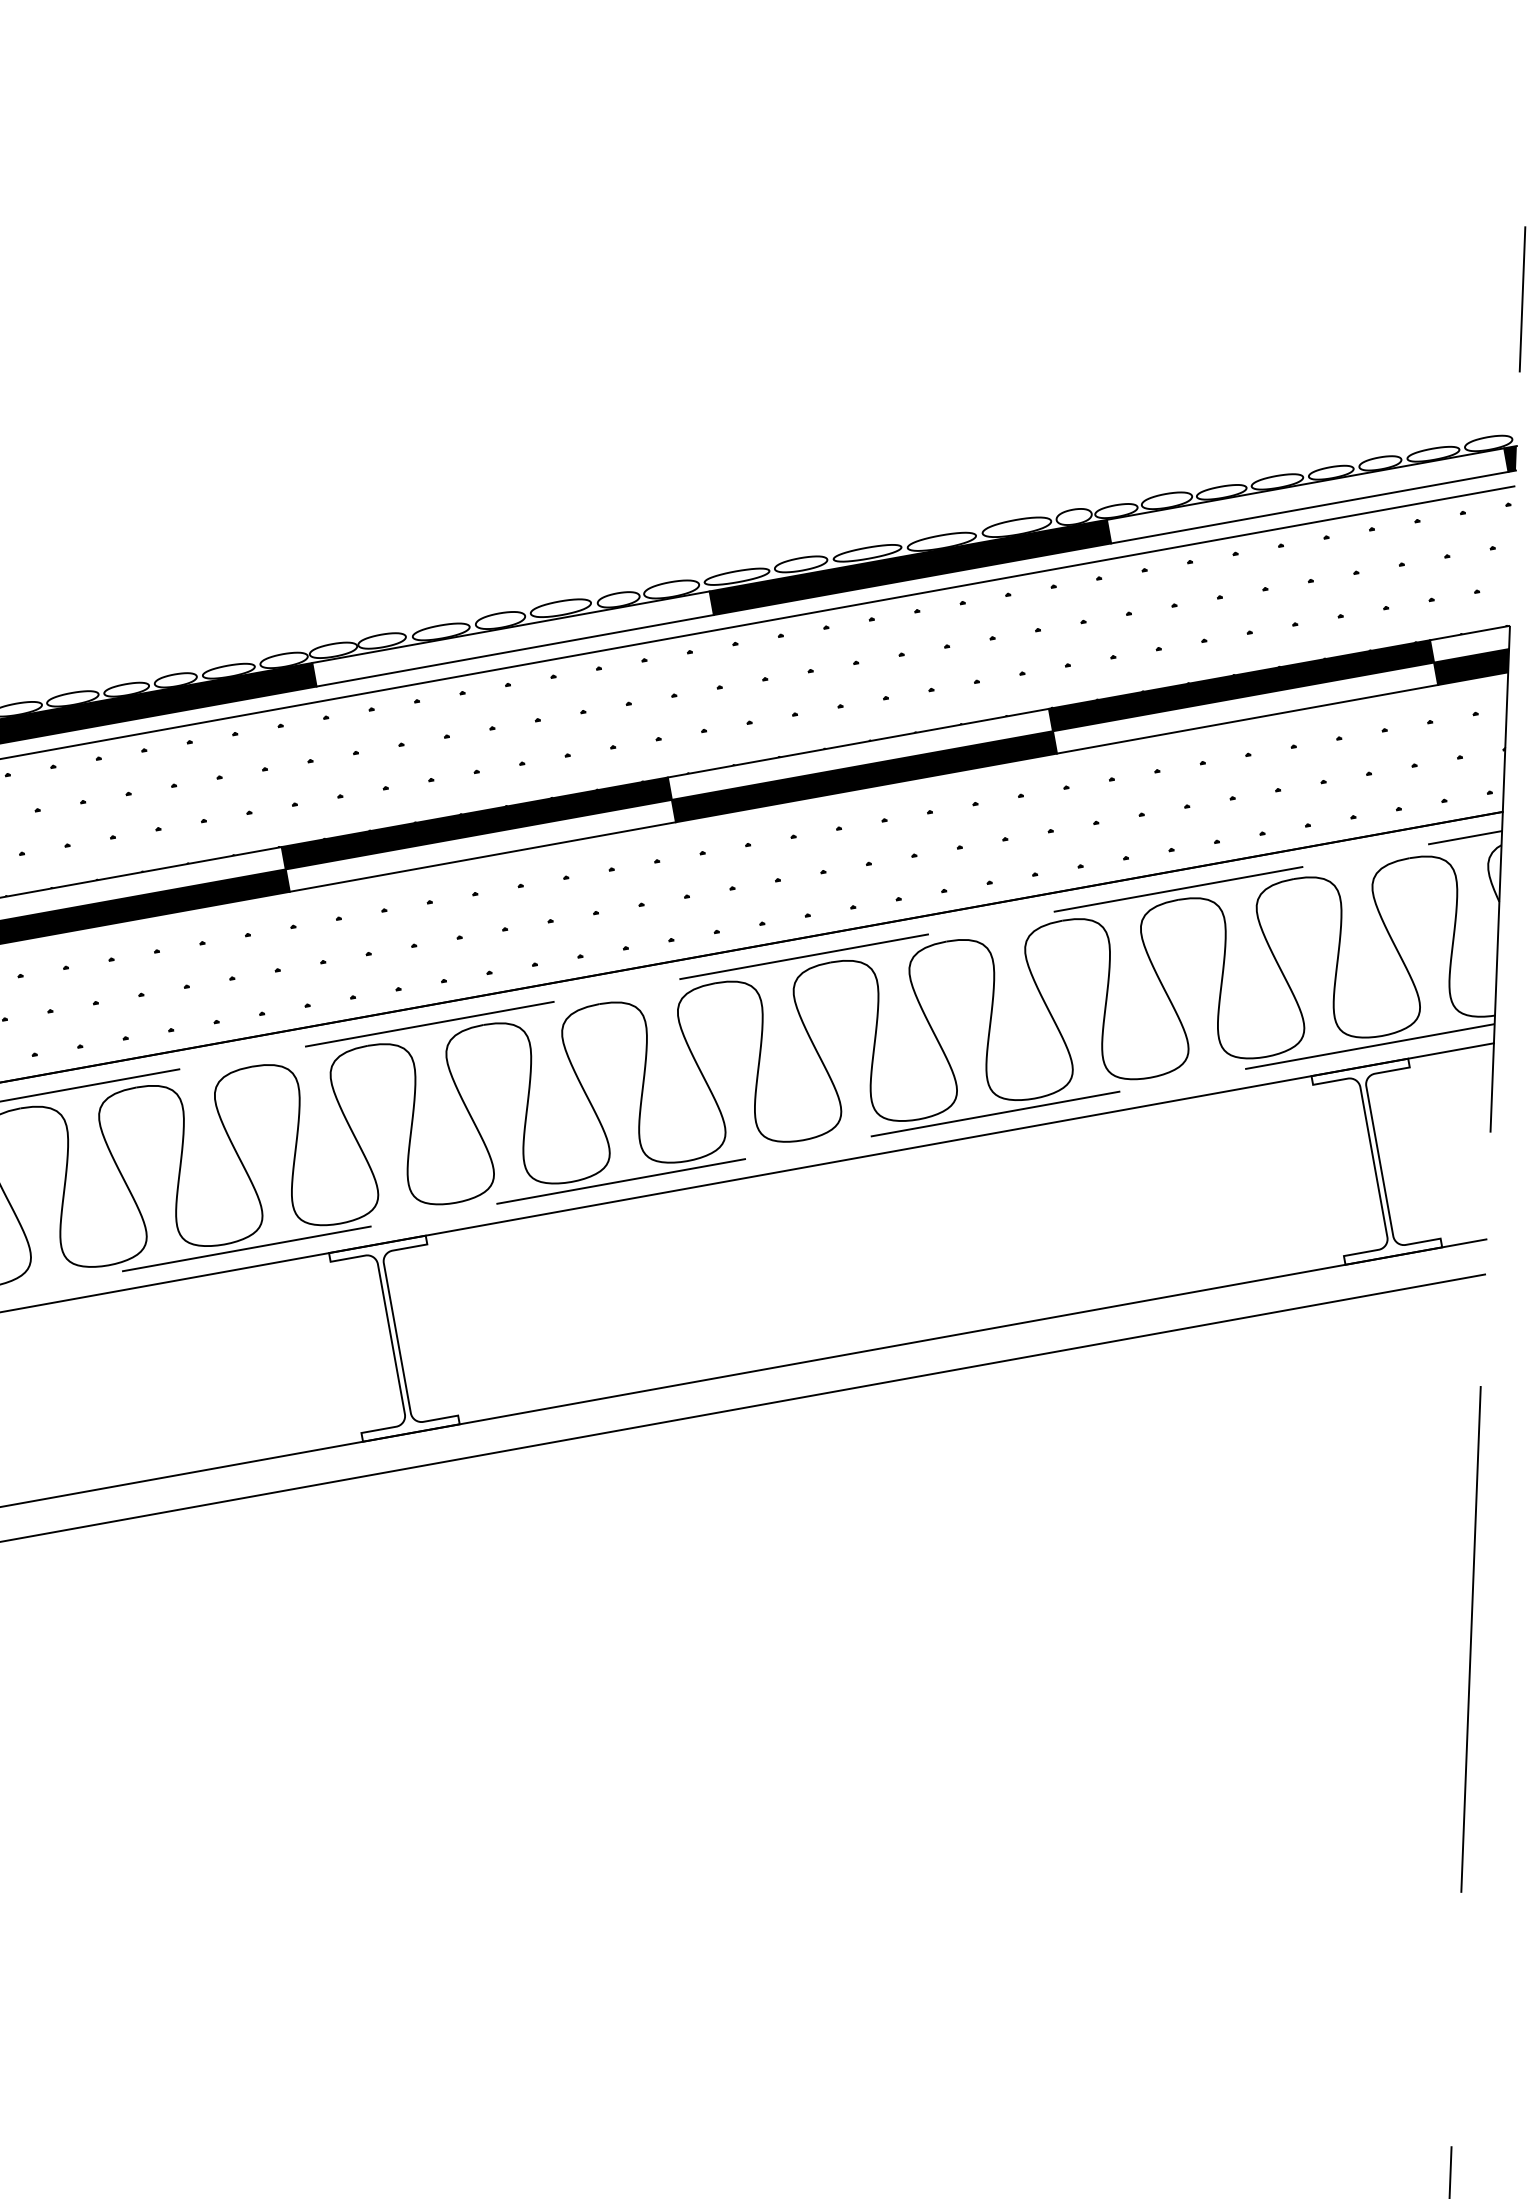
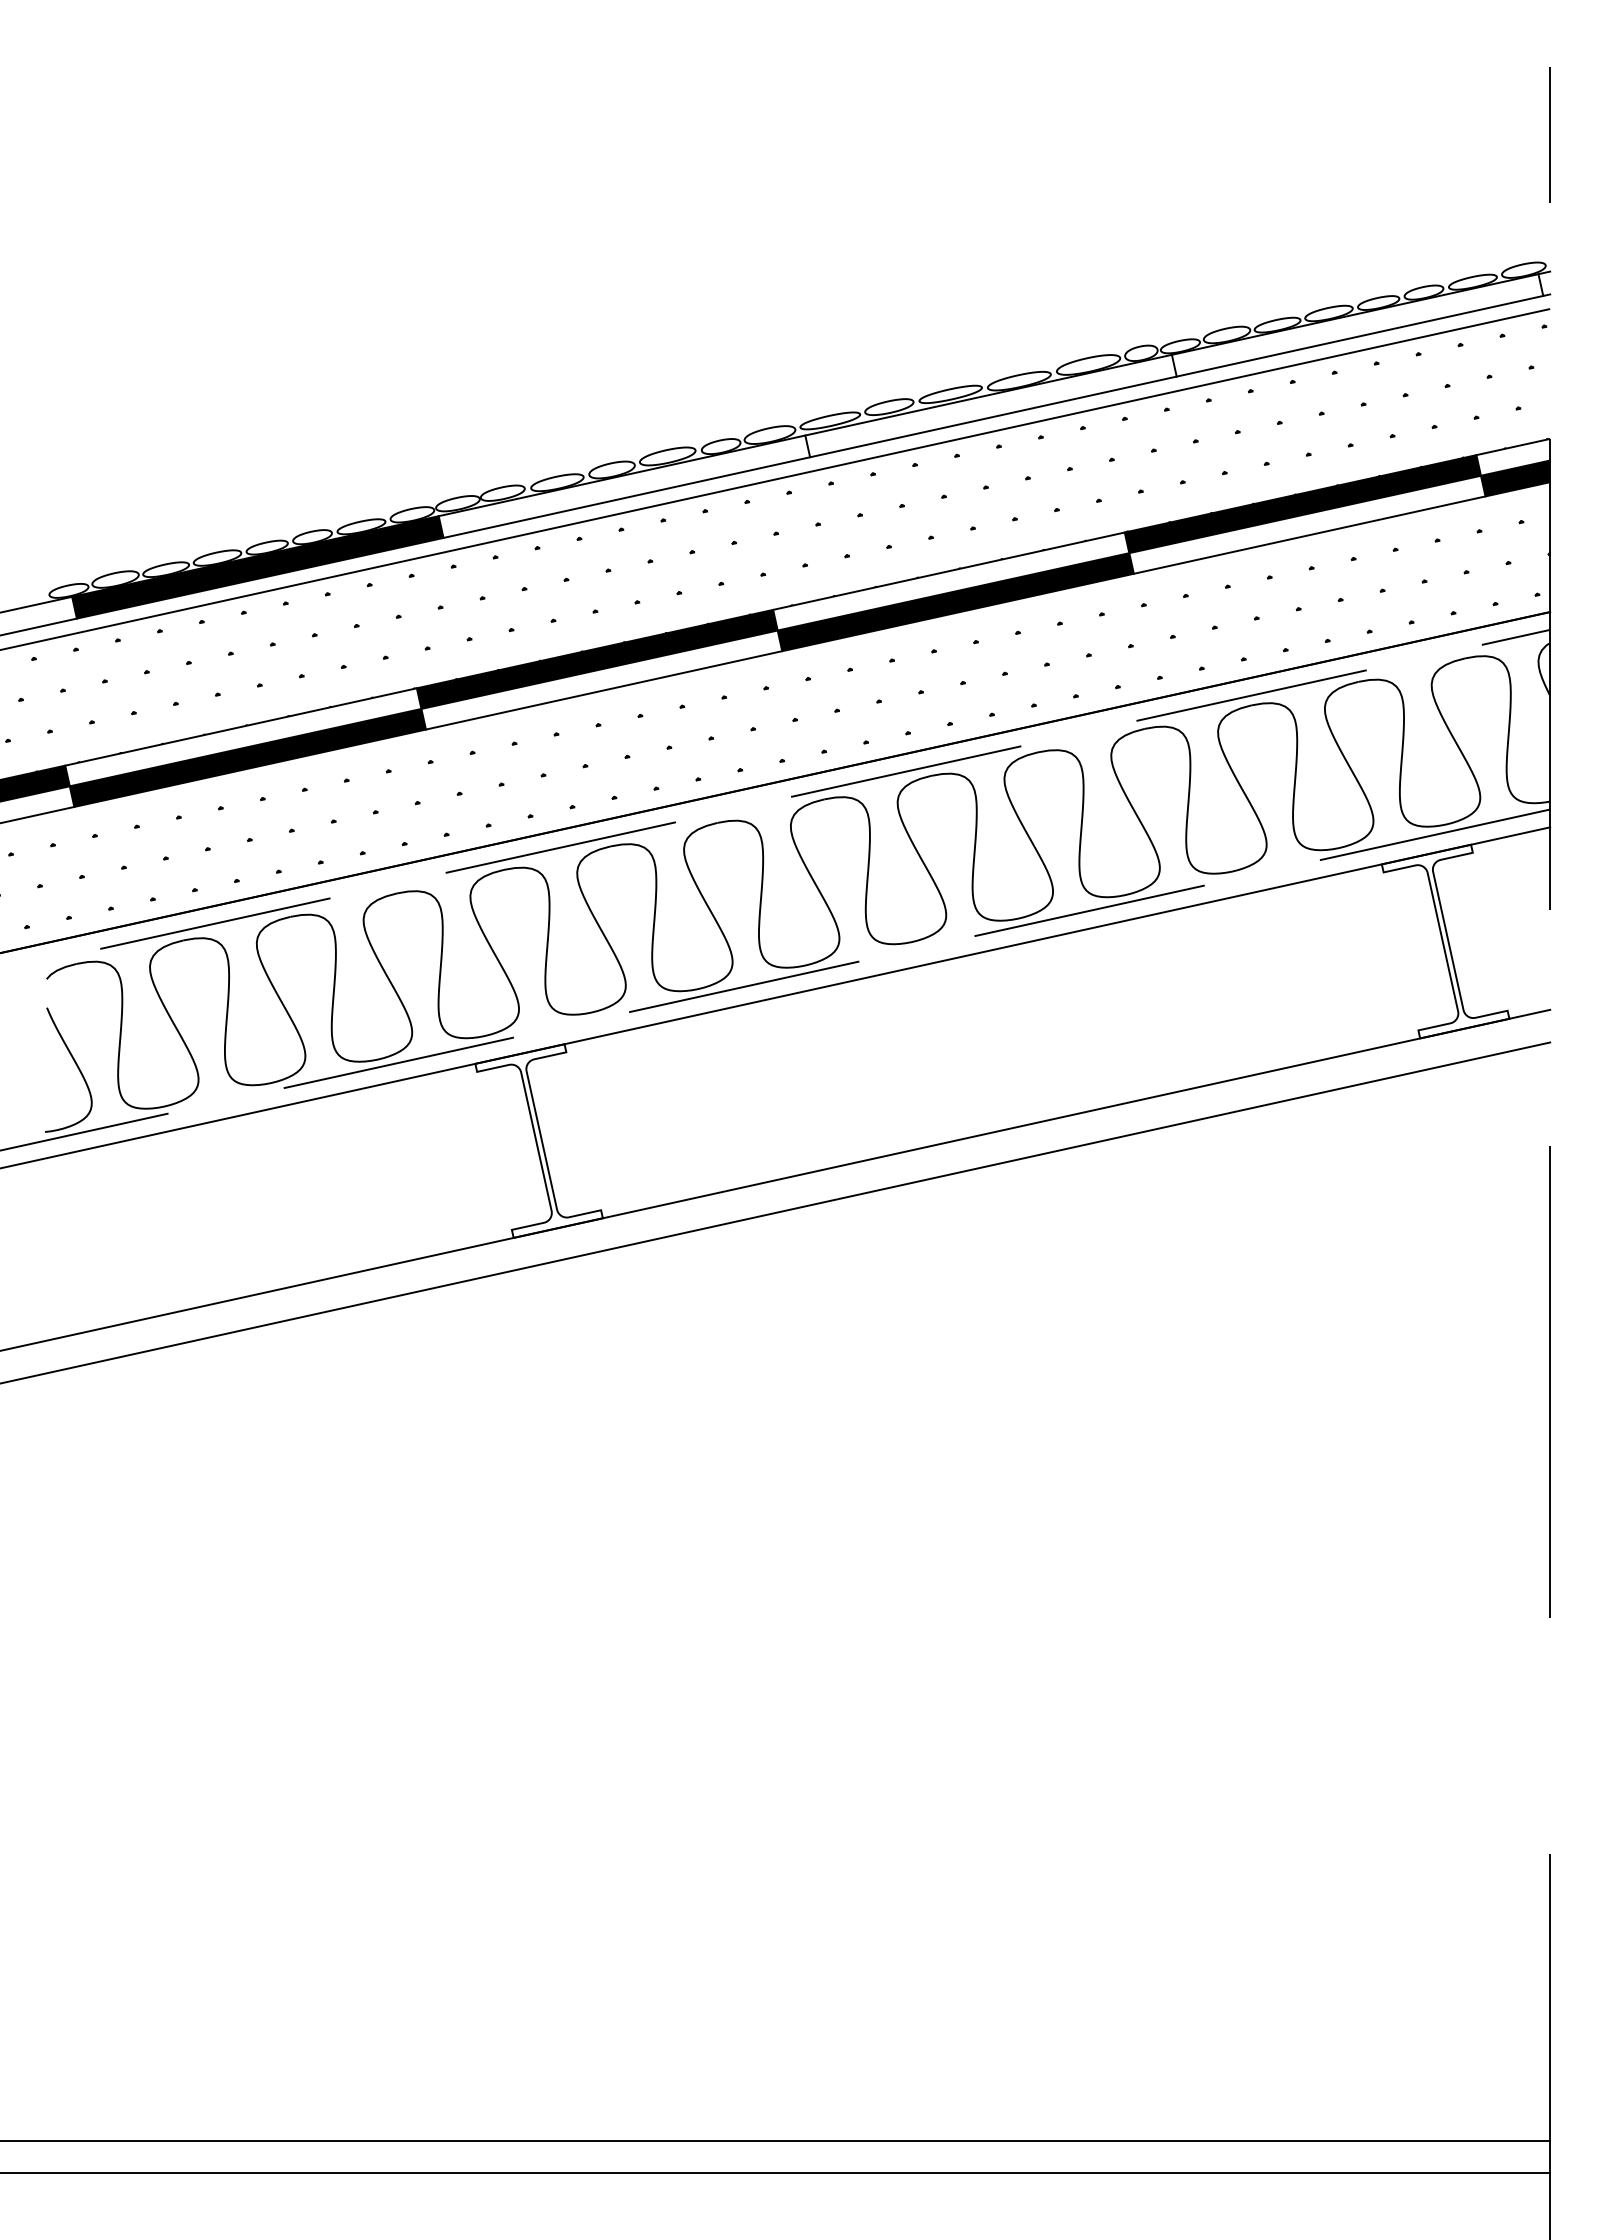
fill: (1510, 458) -> (1544, 283), removed
fill: (909, 566) -> (990, 405), removed

